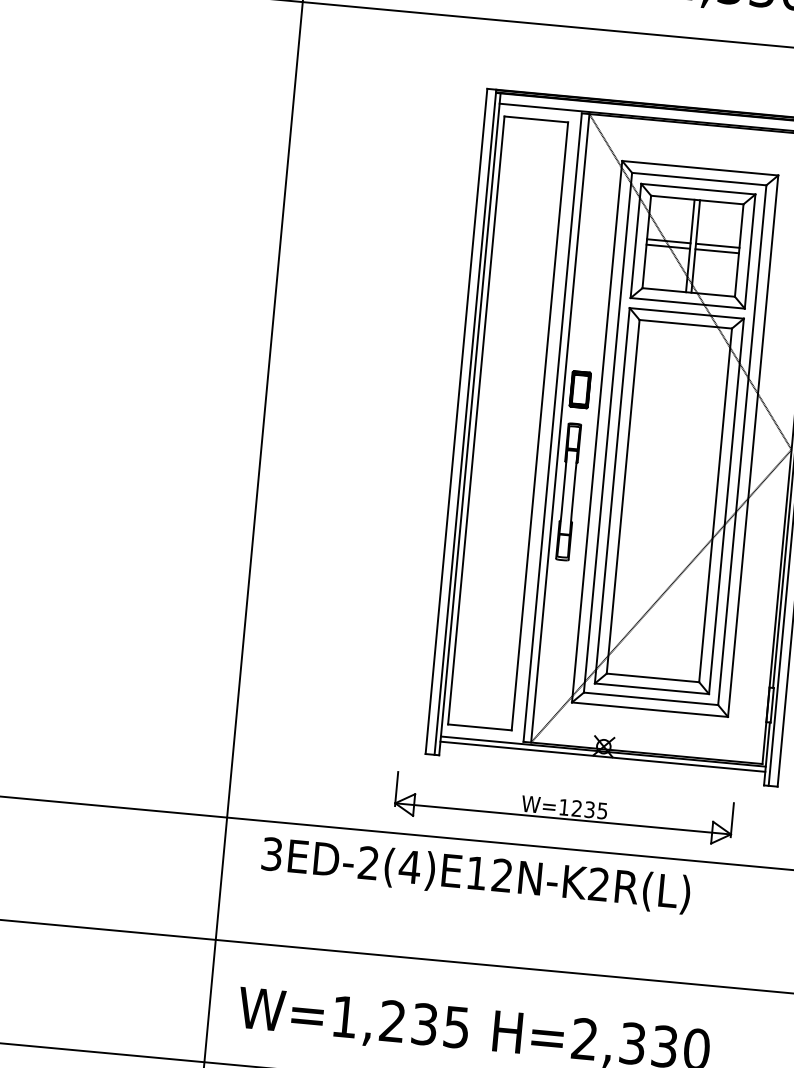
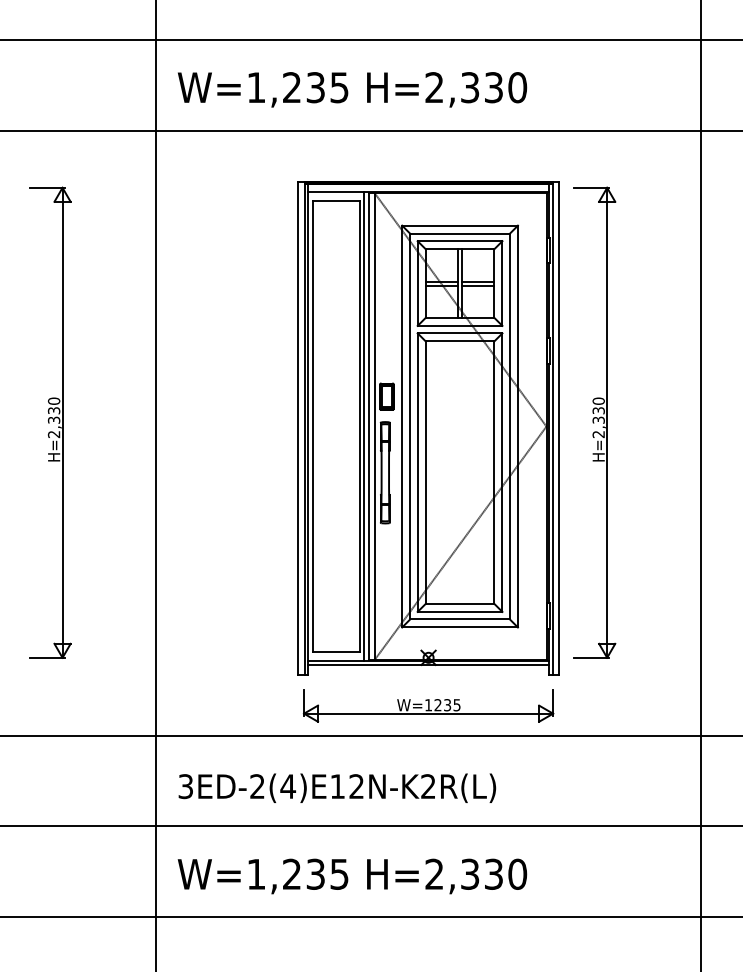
part: (123, 382) -> (50, 422), added
line: (546, 426) -> (364, 426), added
part: (564, 807) -> (428, 705), moved
text: (476, 874) -> (337, 787), moved

